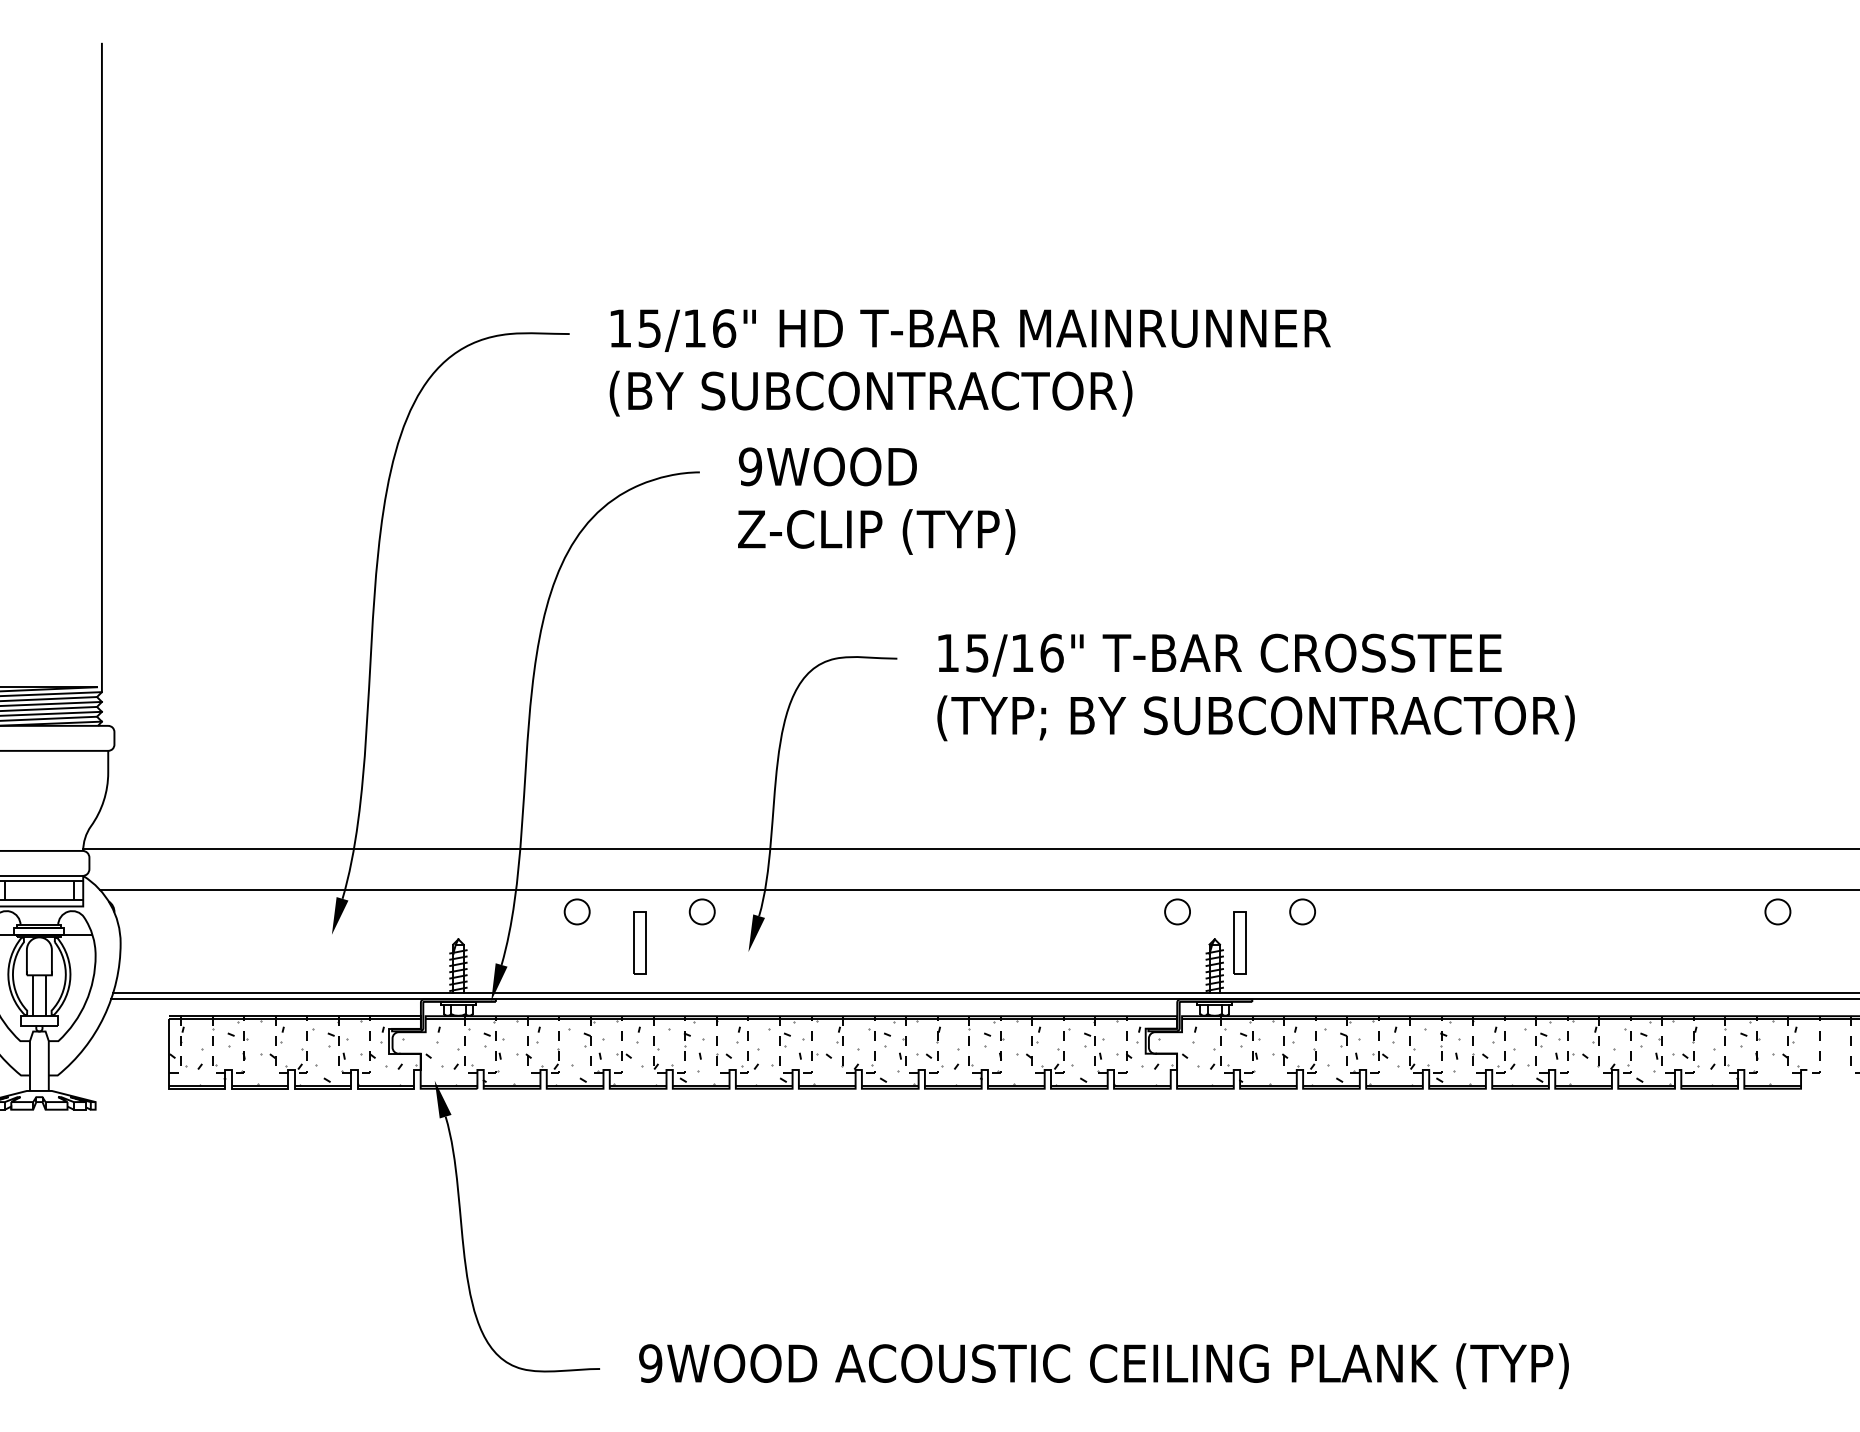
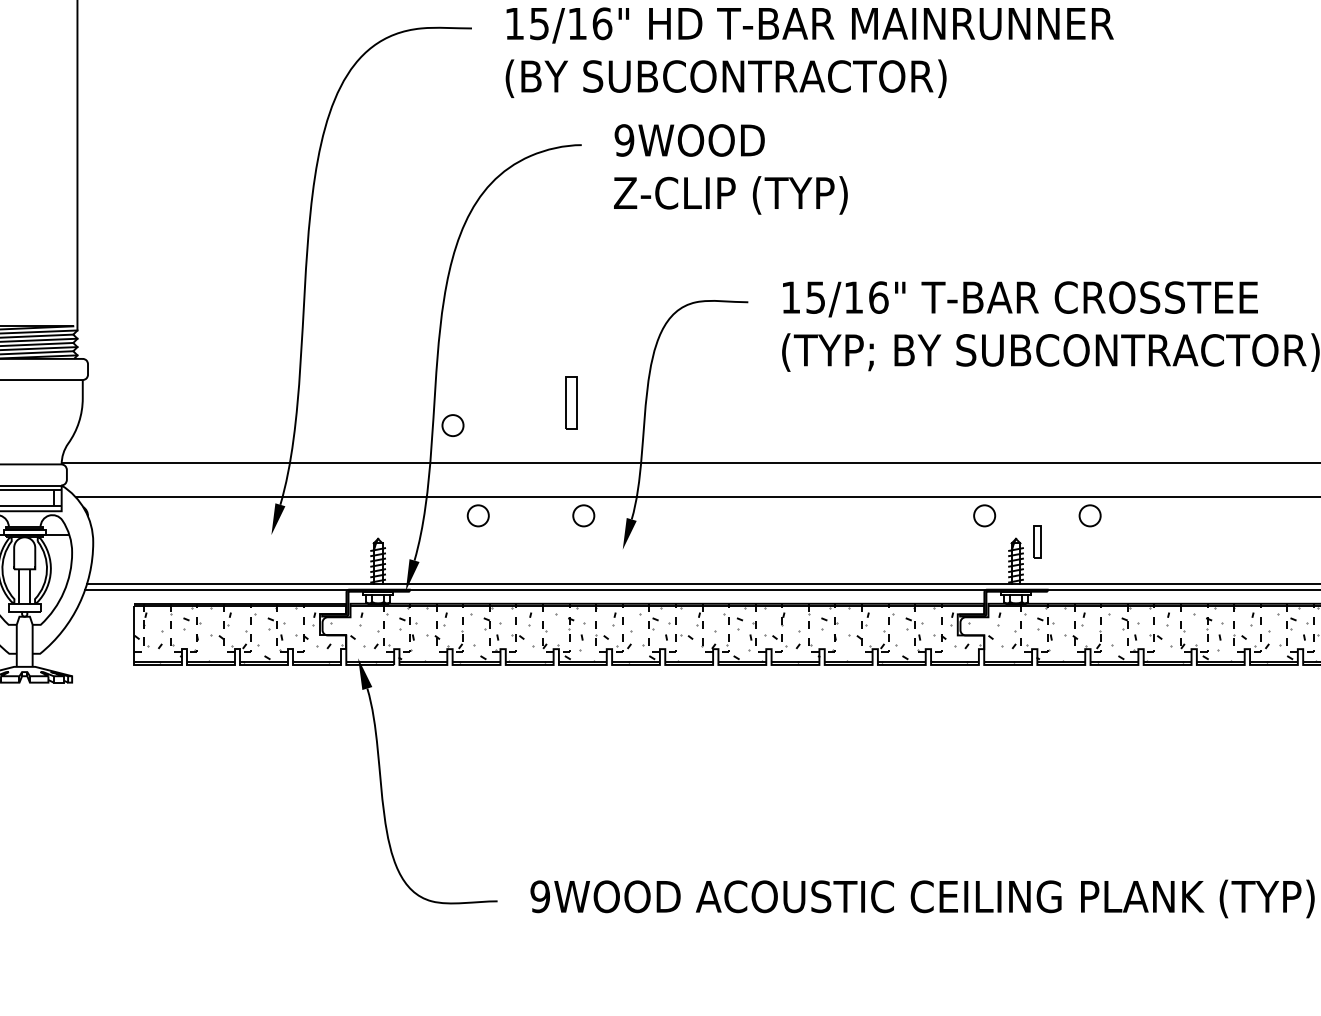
circle: (546, 804) -> (452, 425), added
part: (639, 942) -> (571, 402), moved
part: (1239, 942) -> (1036, 541), size x0.6

